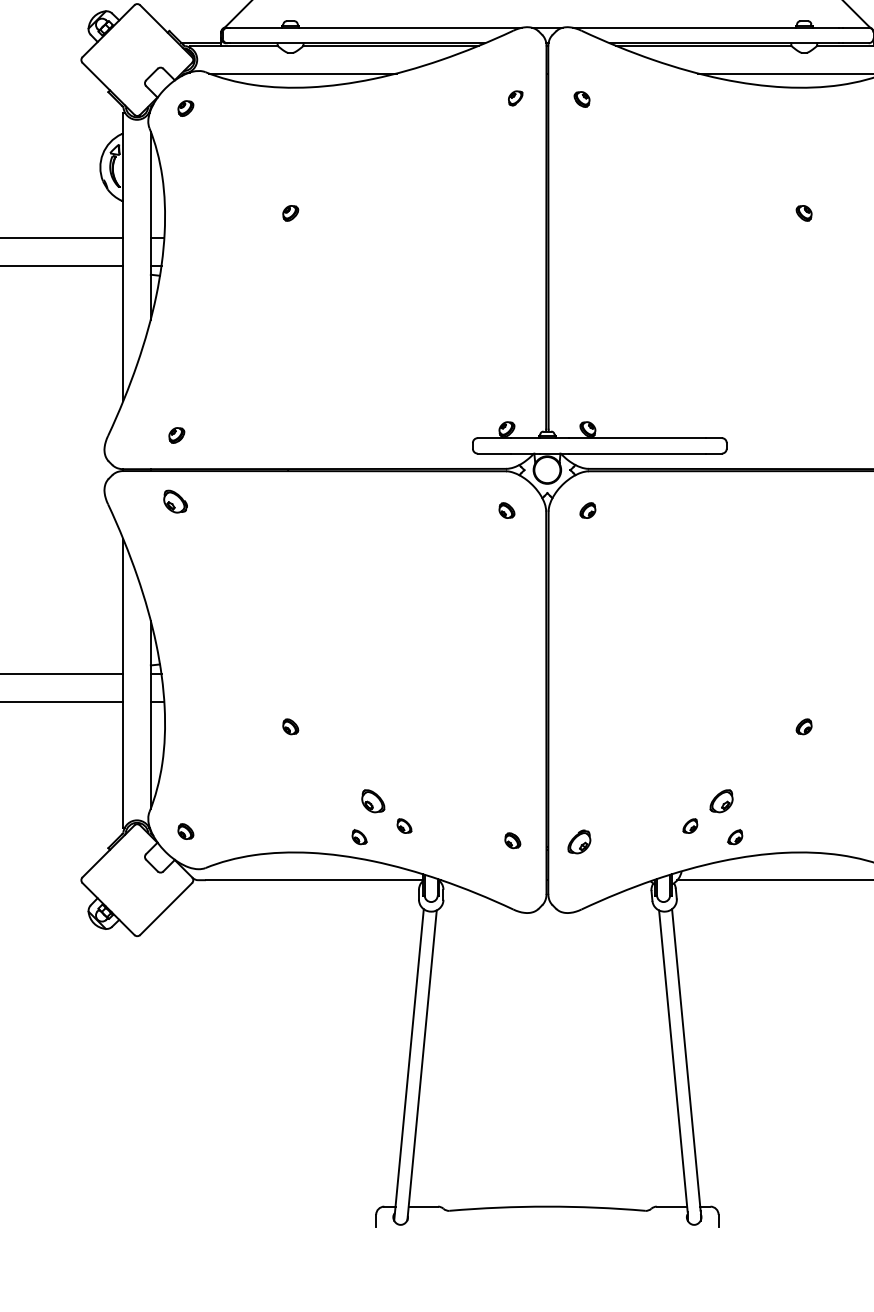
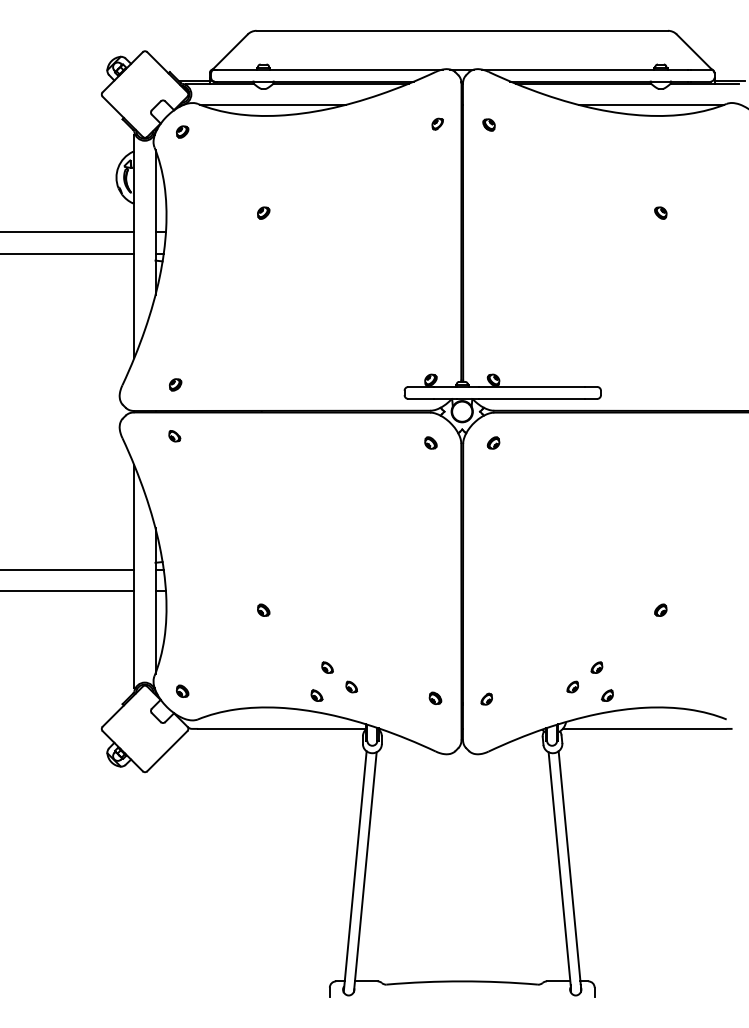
part: (175, 502) -> (174, 436), size x0.62
part: (373, 800) -> (327, 667), size x0.62
part: (720, 800) -> (596, 667), size x0.62
part: (578, 840) -> (486, 698), size x0.62

